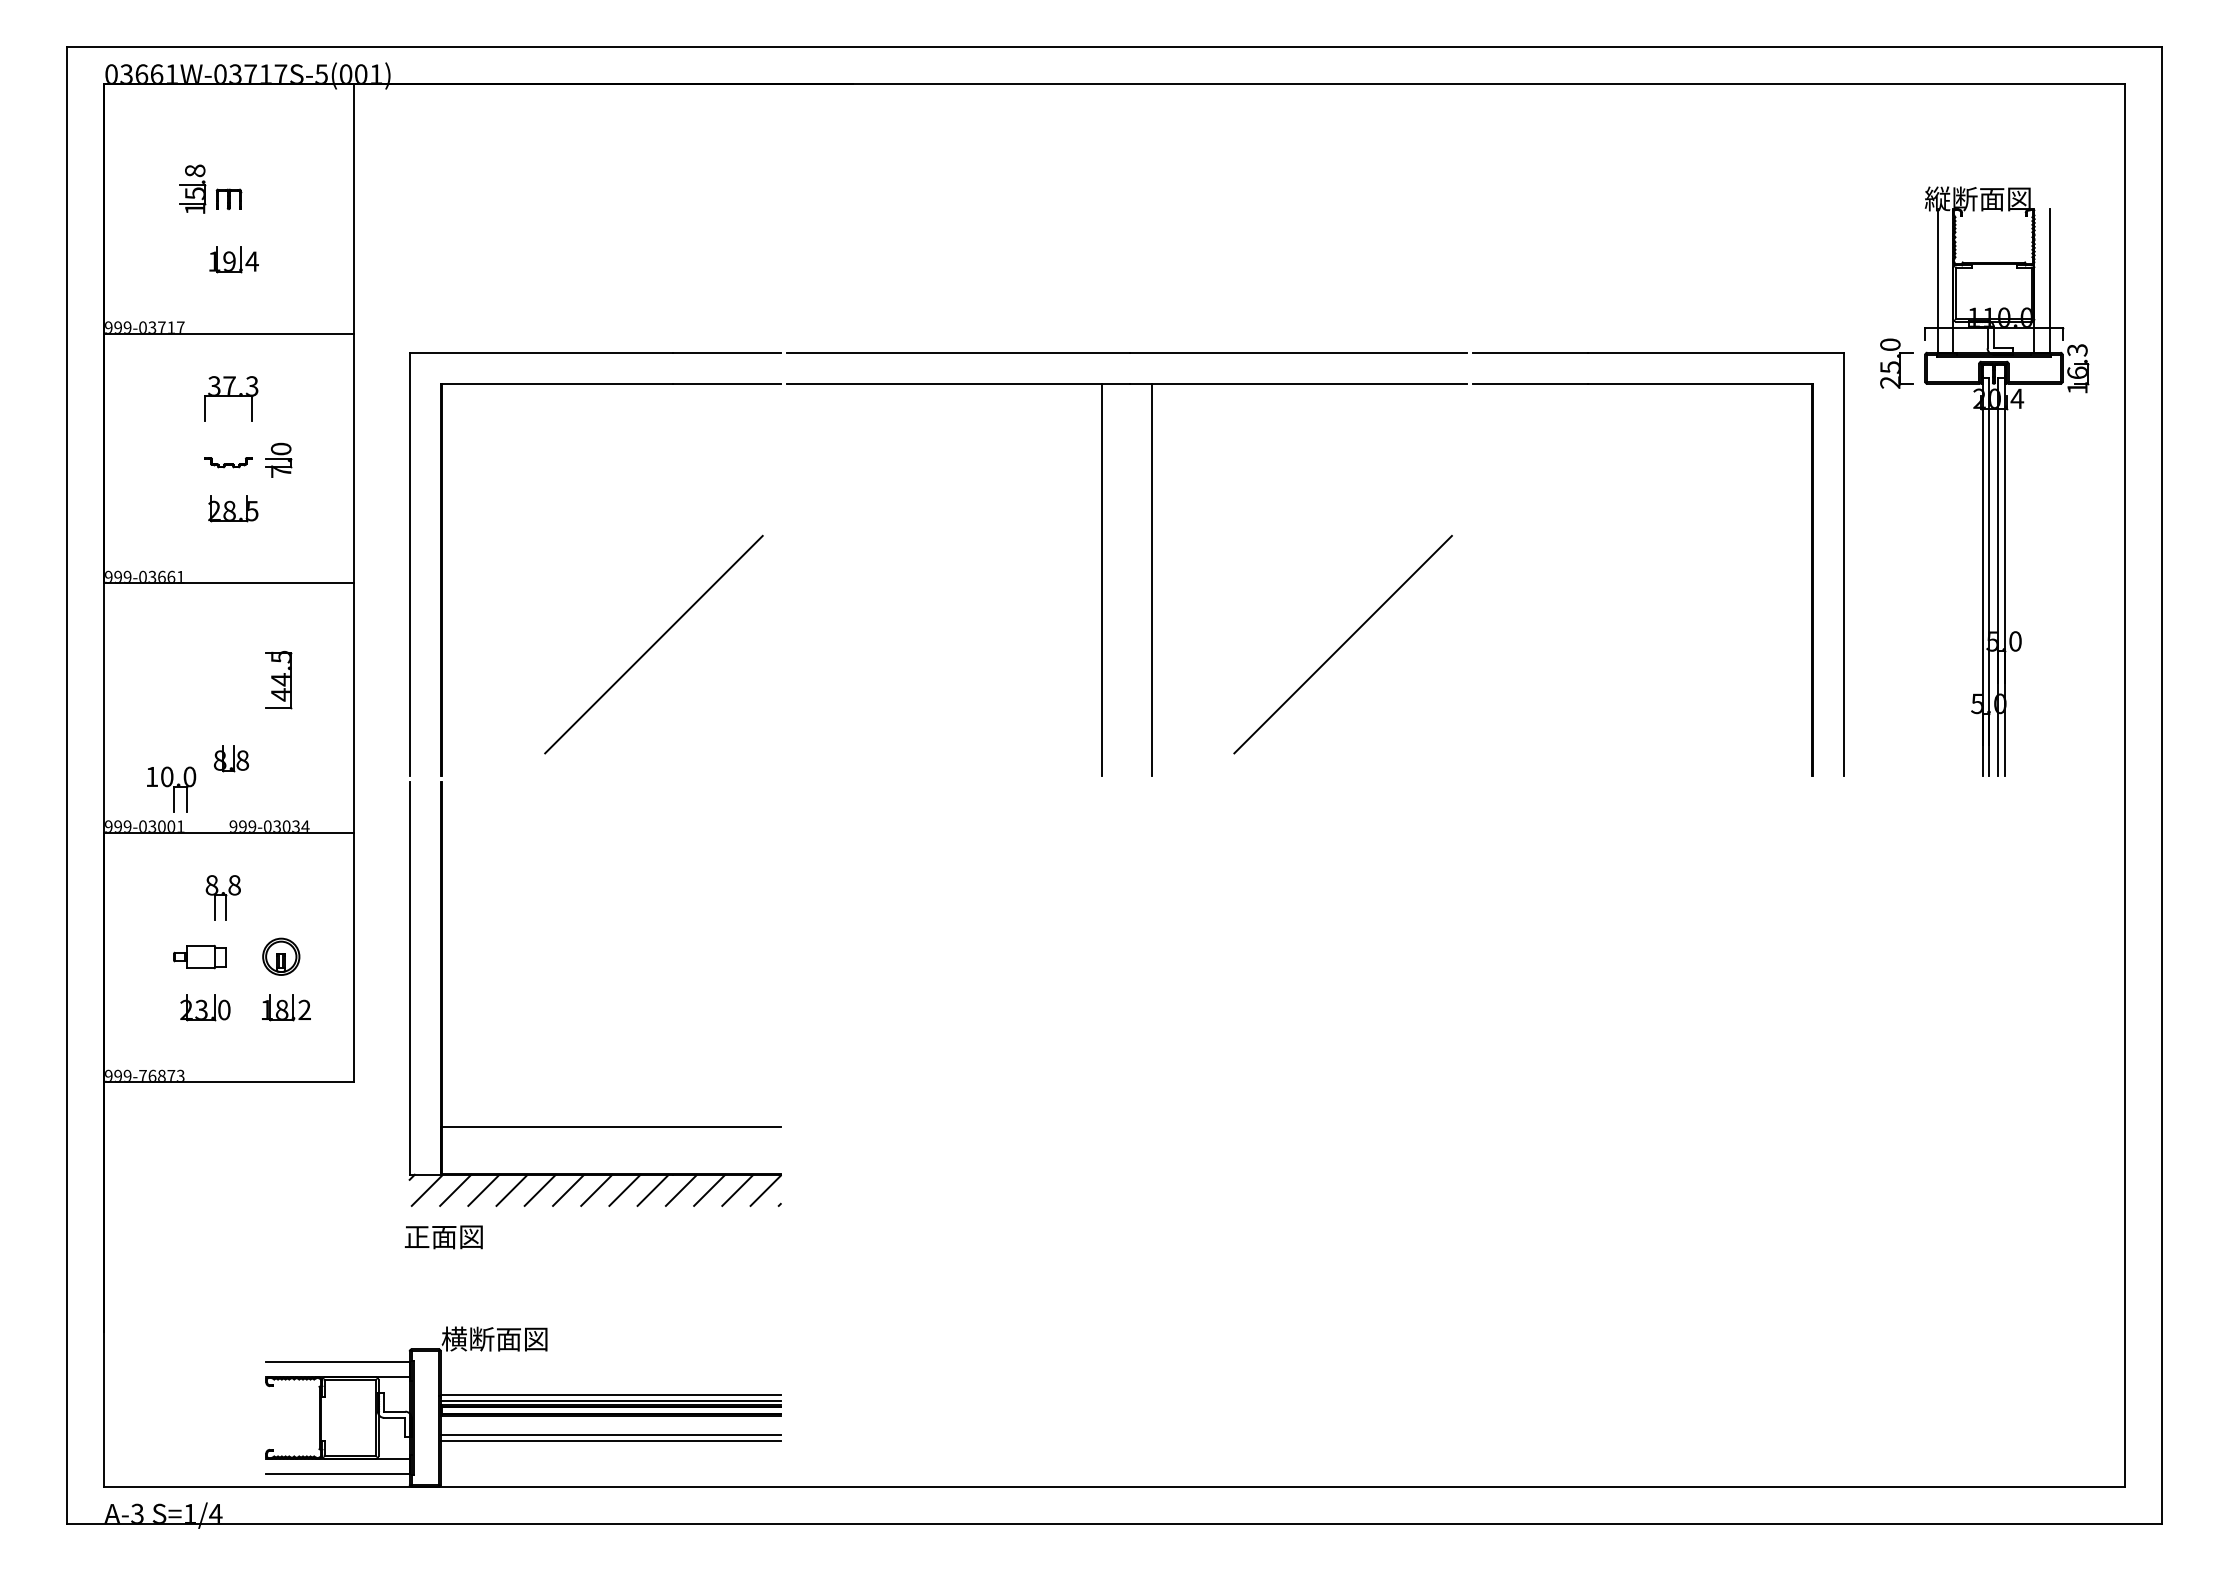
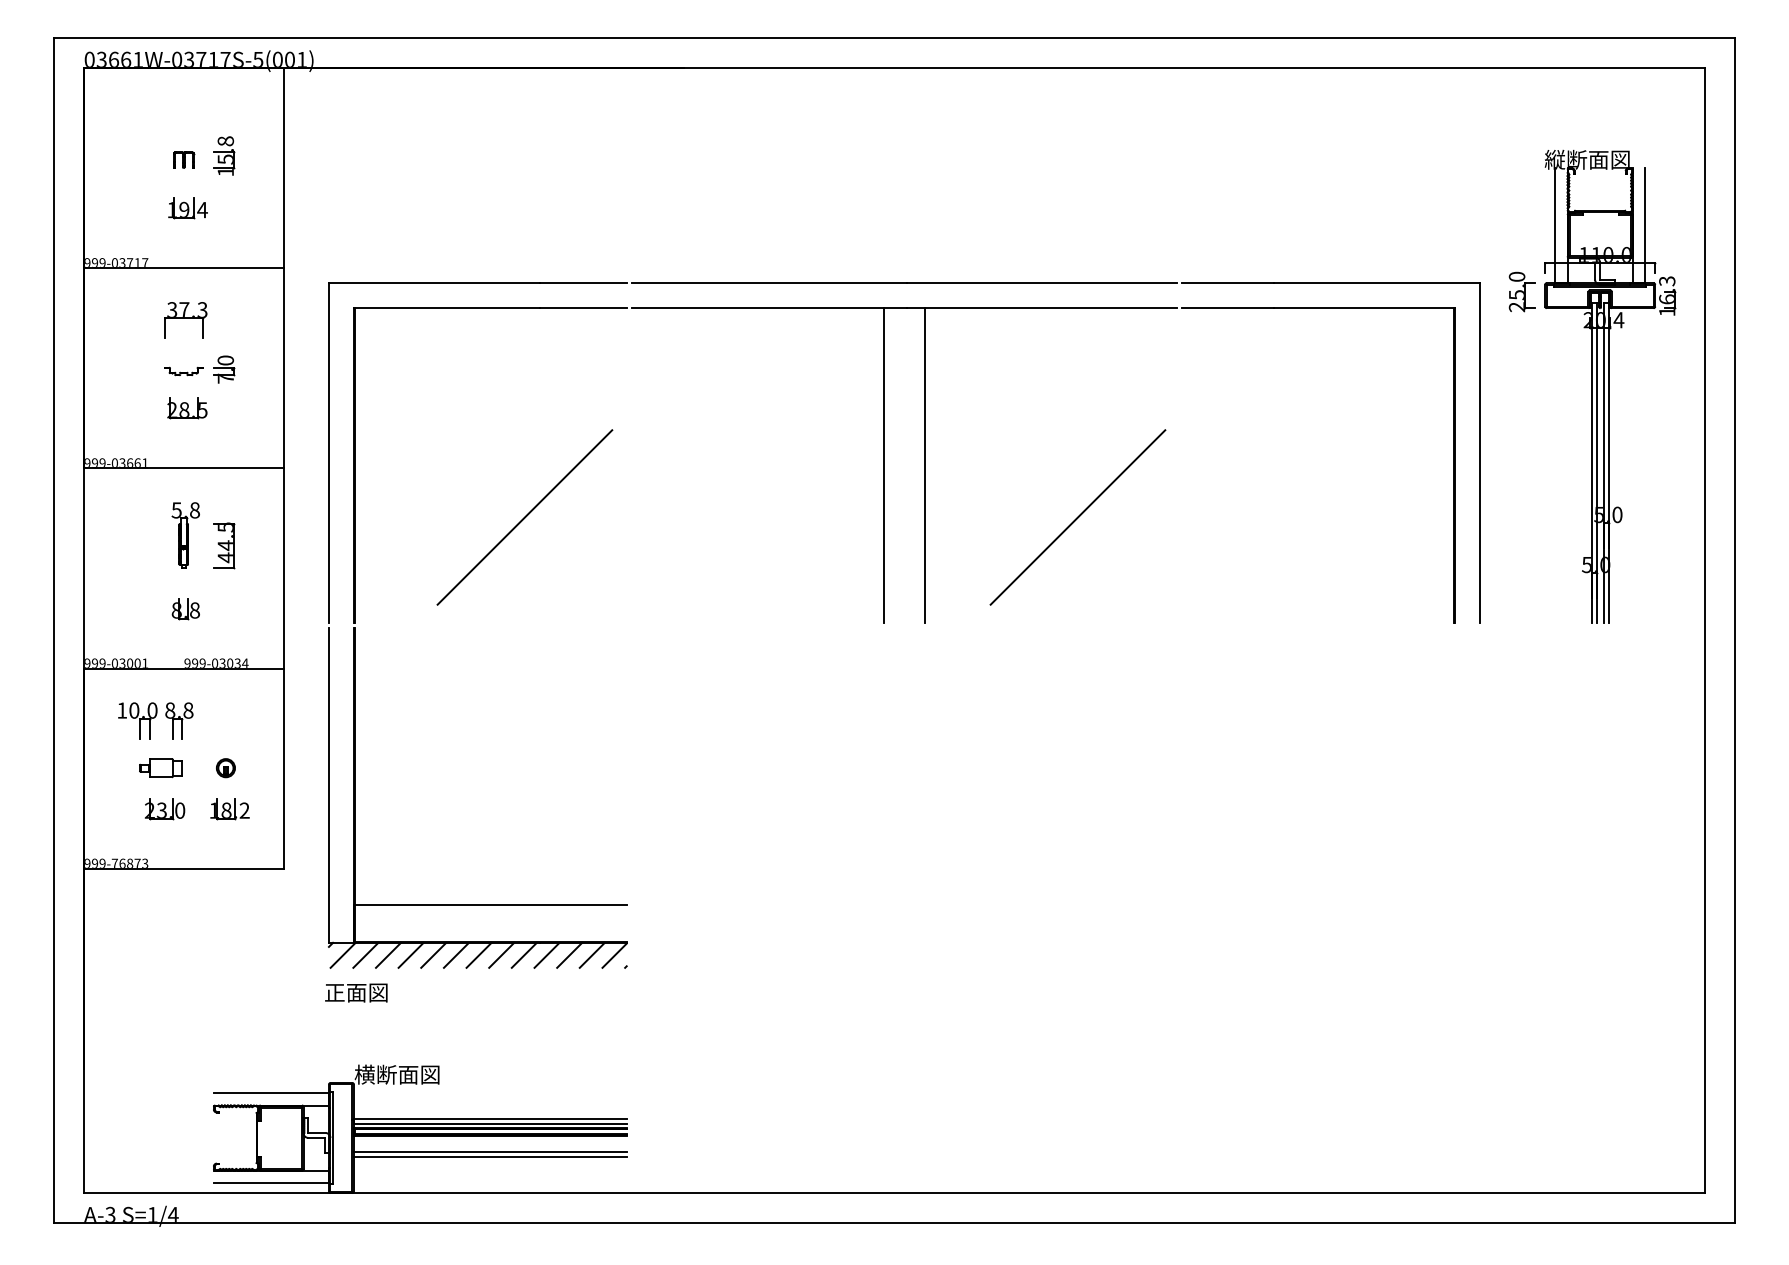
part: (193, 188) -> (224, 155), moved
part: (230, 667) -> (185, 535), added
part: (171, 789) -> (137, 720), moved
part: (280, 957) -> (225, 768), size x0.62

